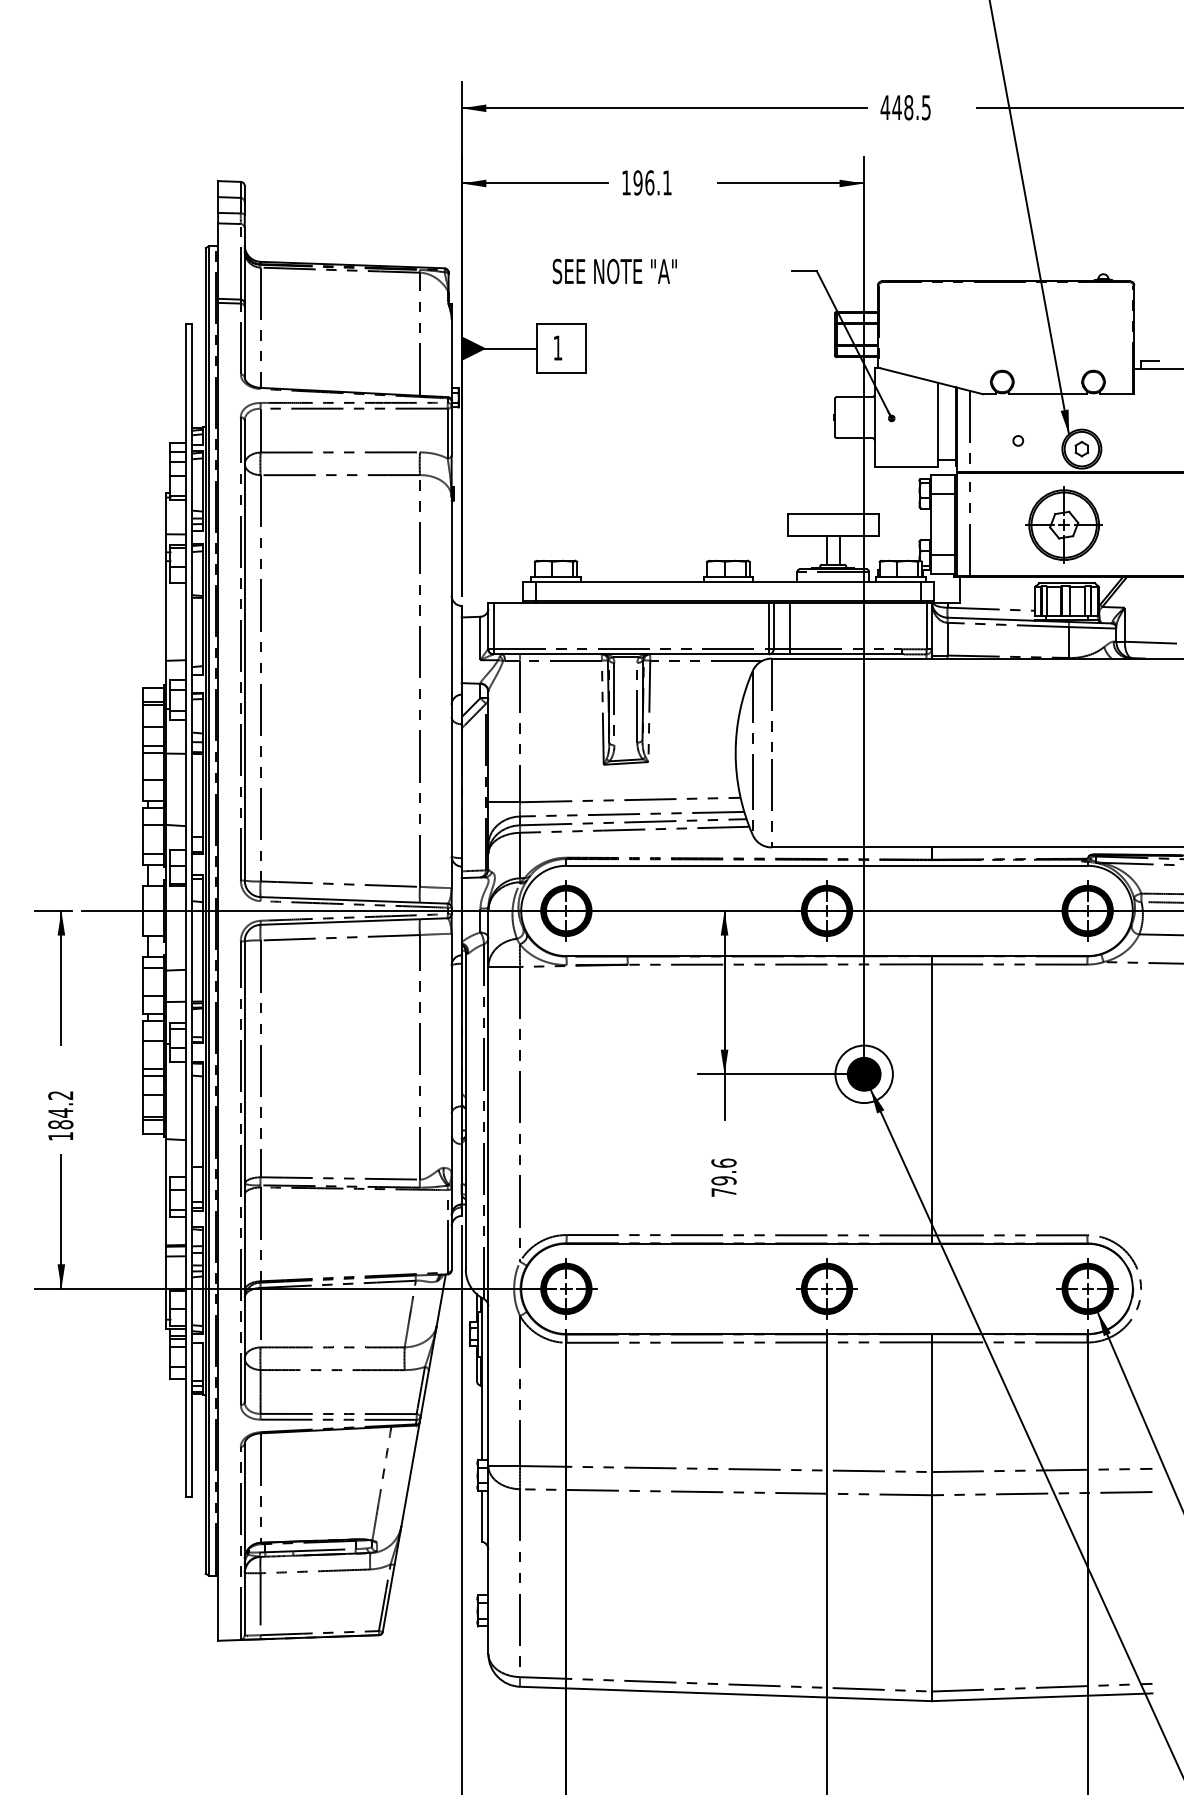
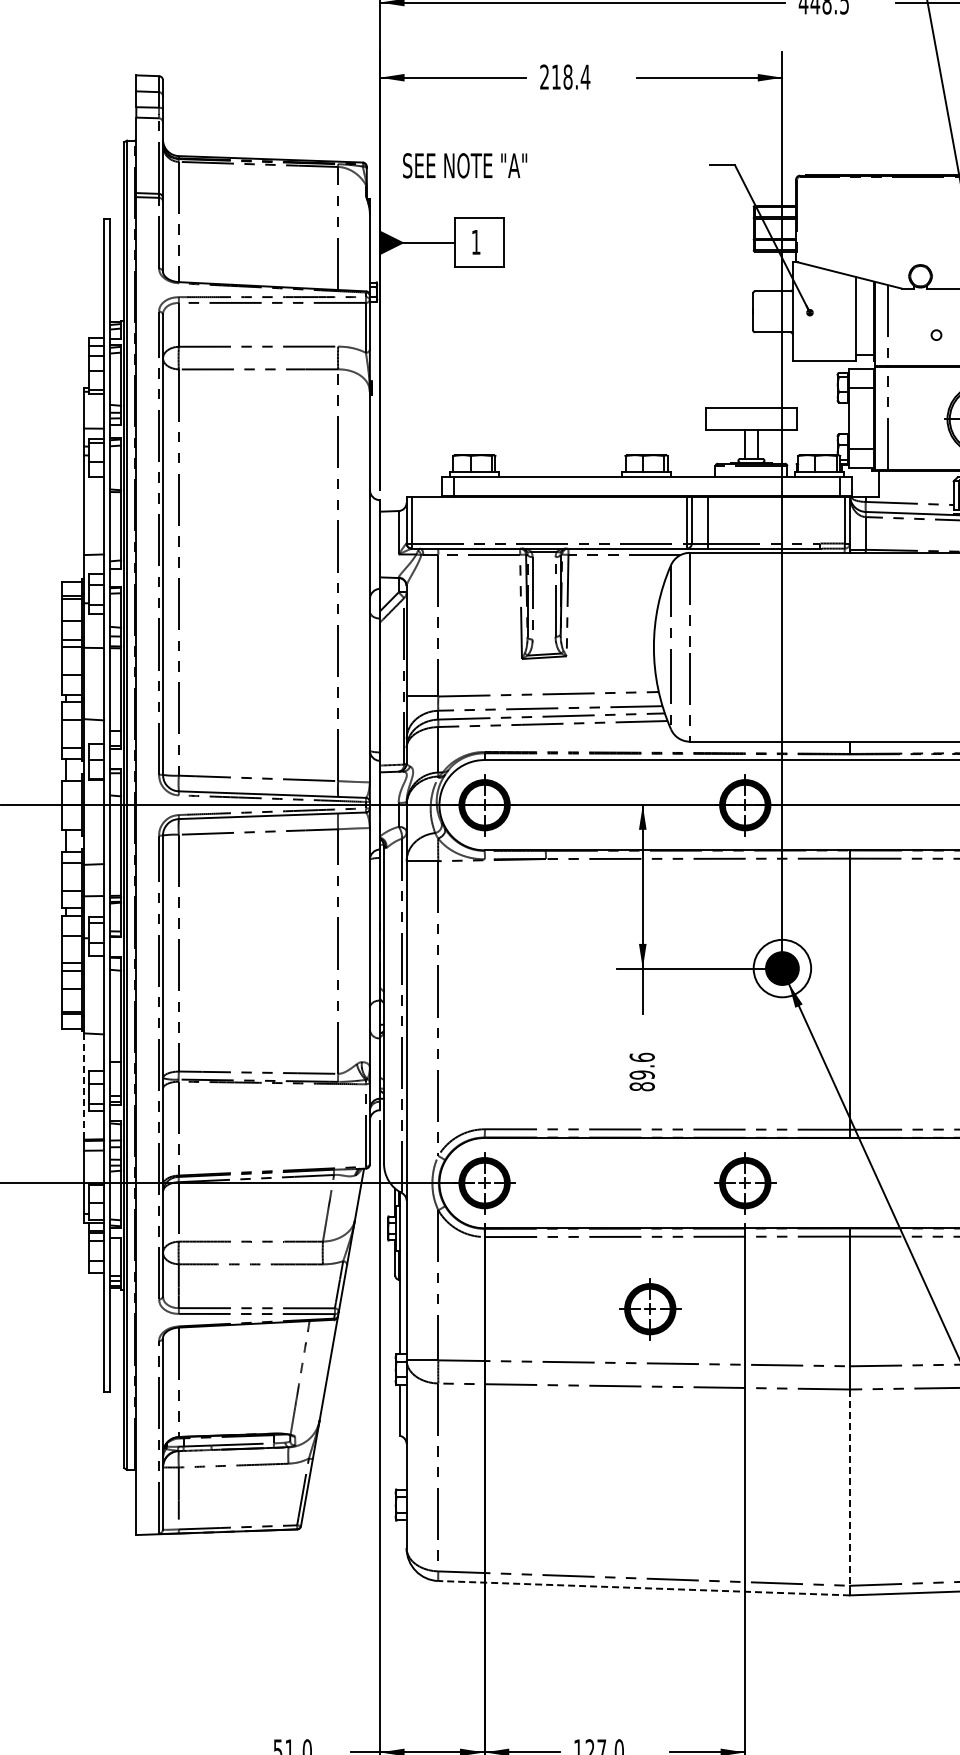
text: (647, 182) -> (565, 76), 196.1 -> 218.4
text: (614, 271) -> (464, 165), moved
line: (165, 1192) -> (83, 1086), solid -> dashed
text: (723, 1192) -> (641, 1086), 79.6 -> 89.6
part: (731, 1414) -> (649, 1308), added
line: (931, 1593) -> (849, 1487), solid -> dashed
line: (725, 1693) -> (643, 1587), solid -> dashed

